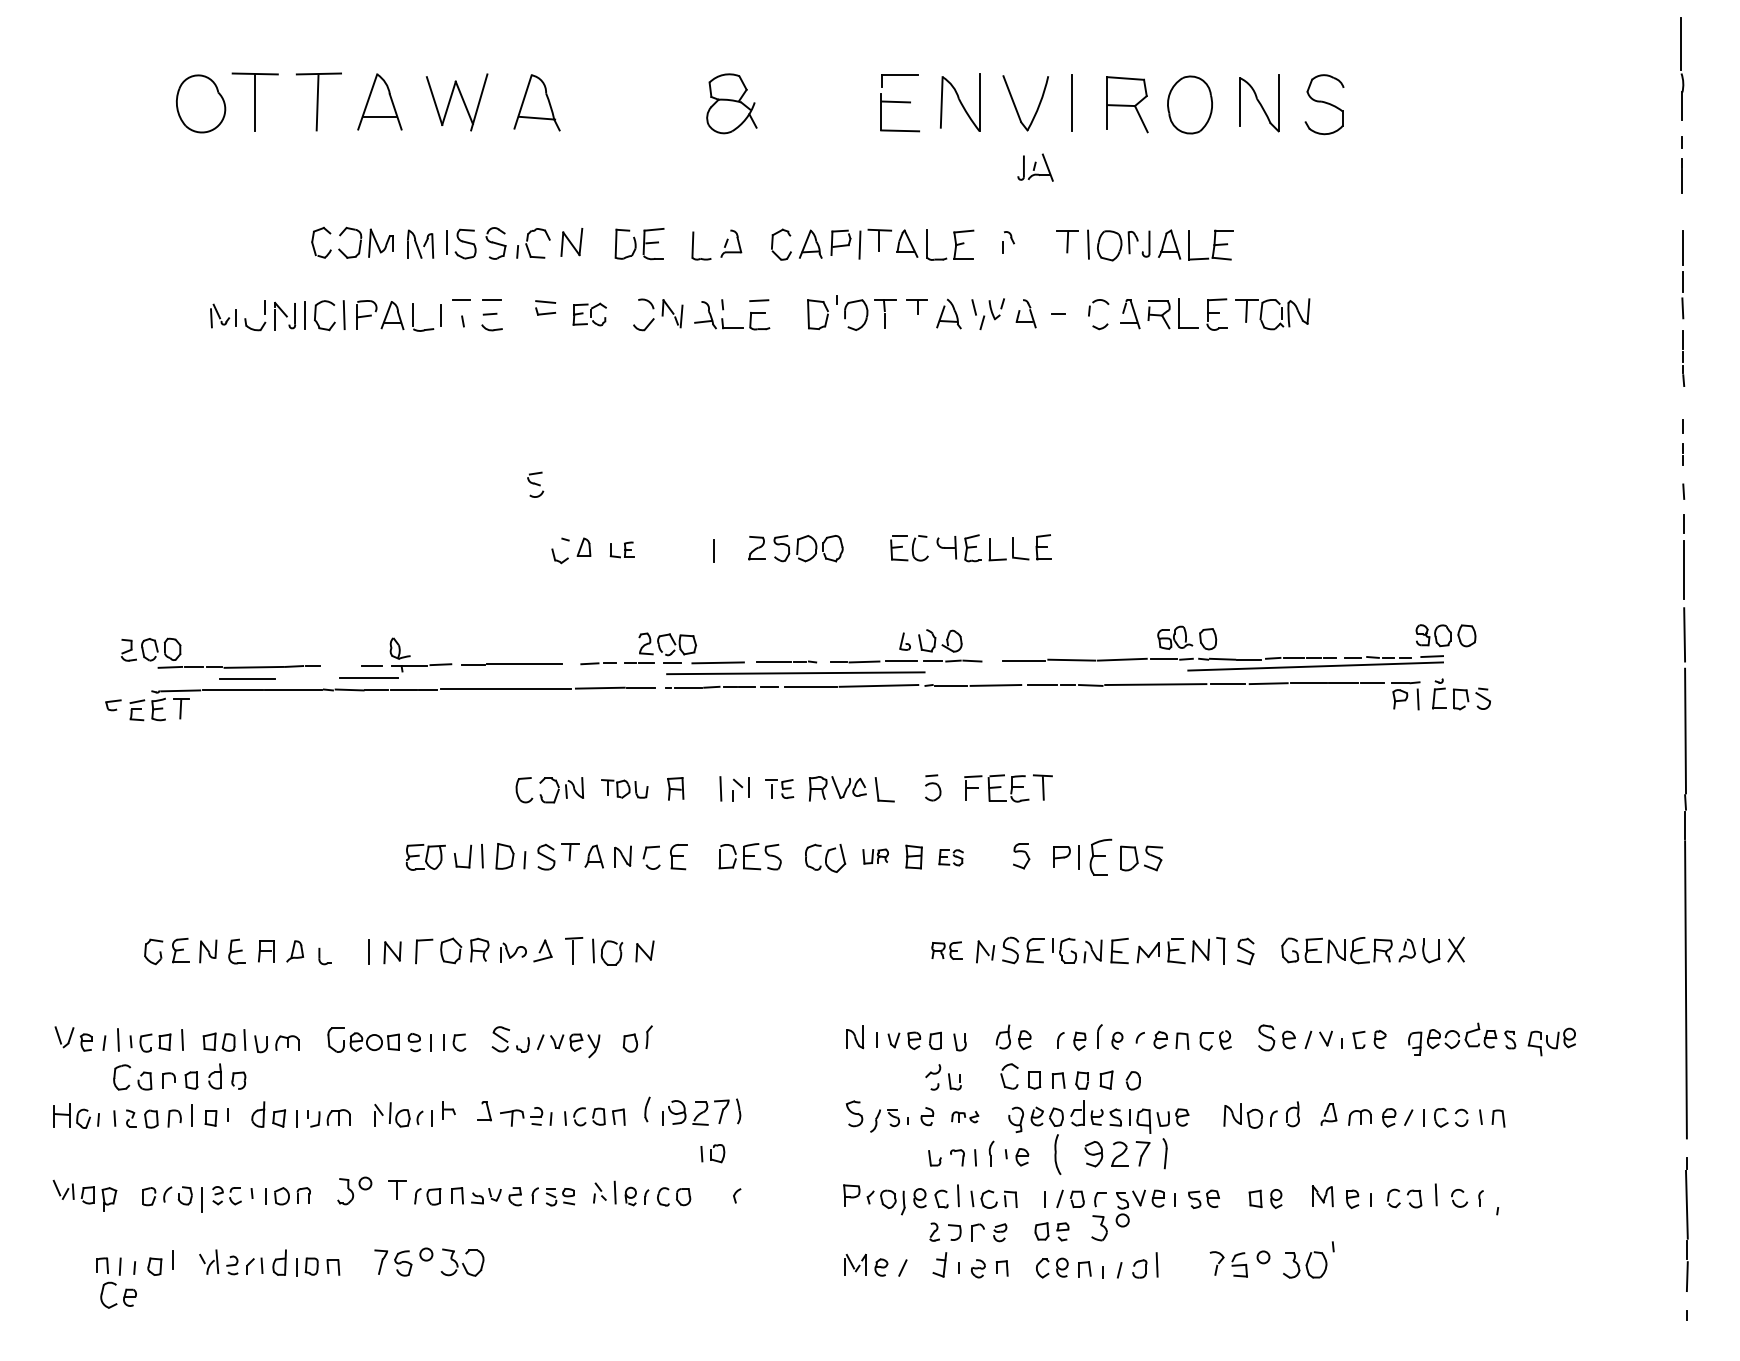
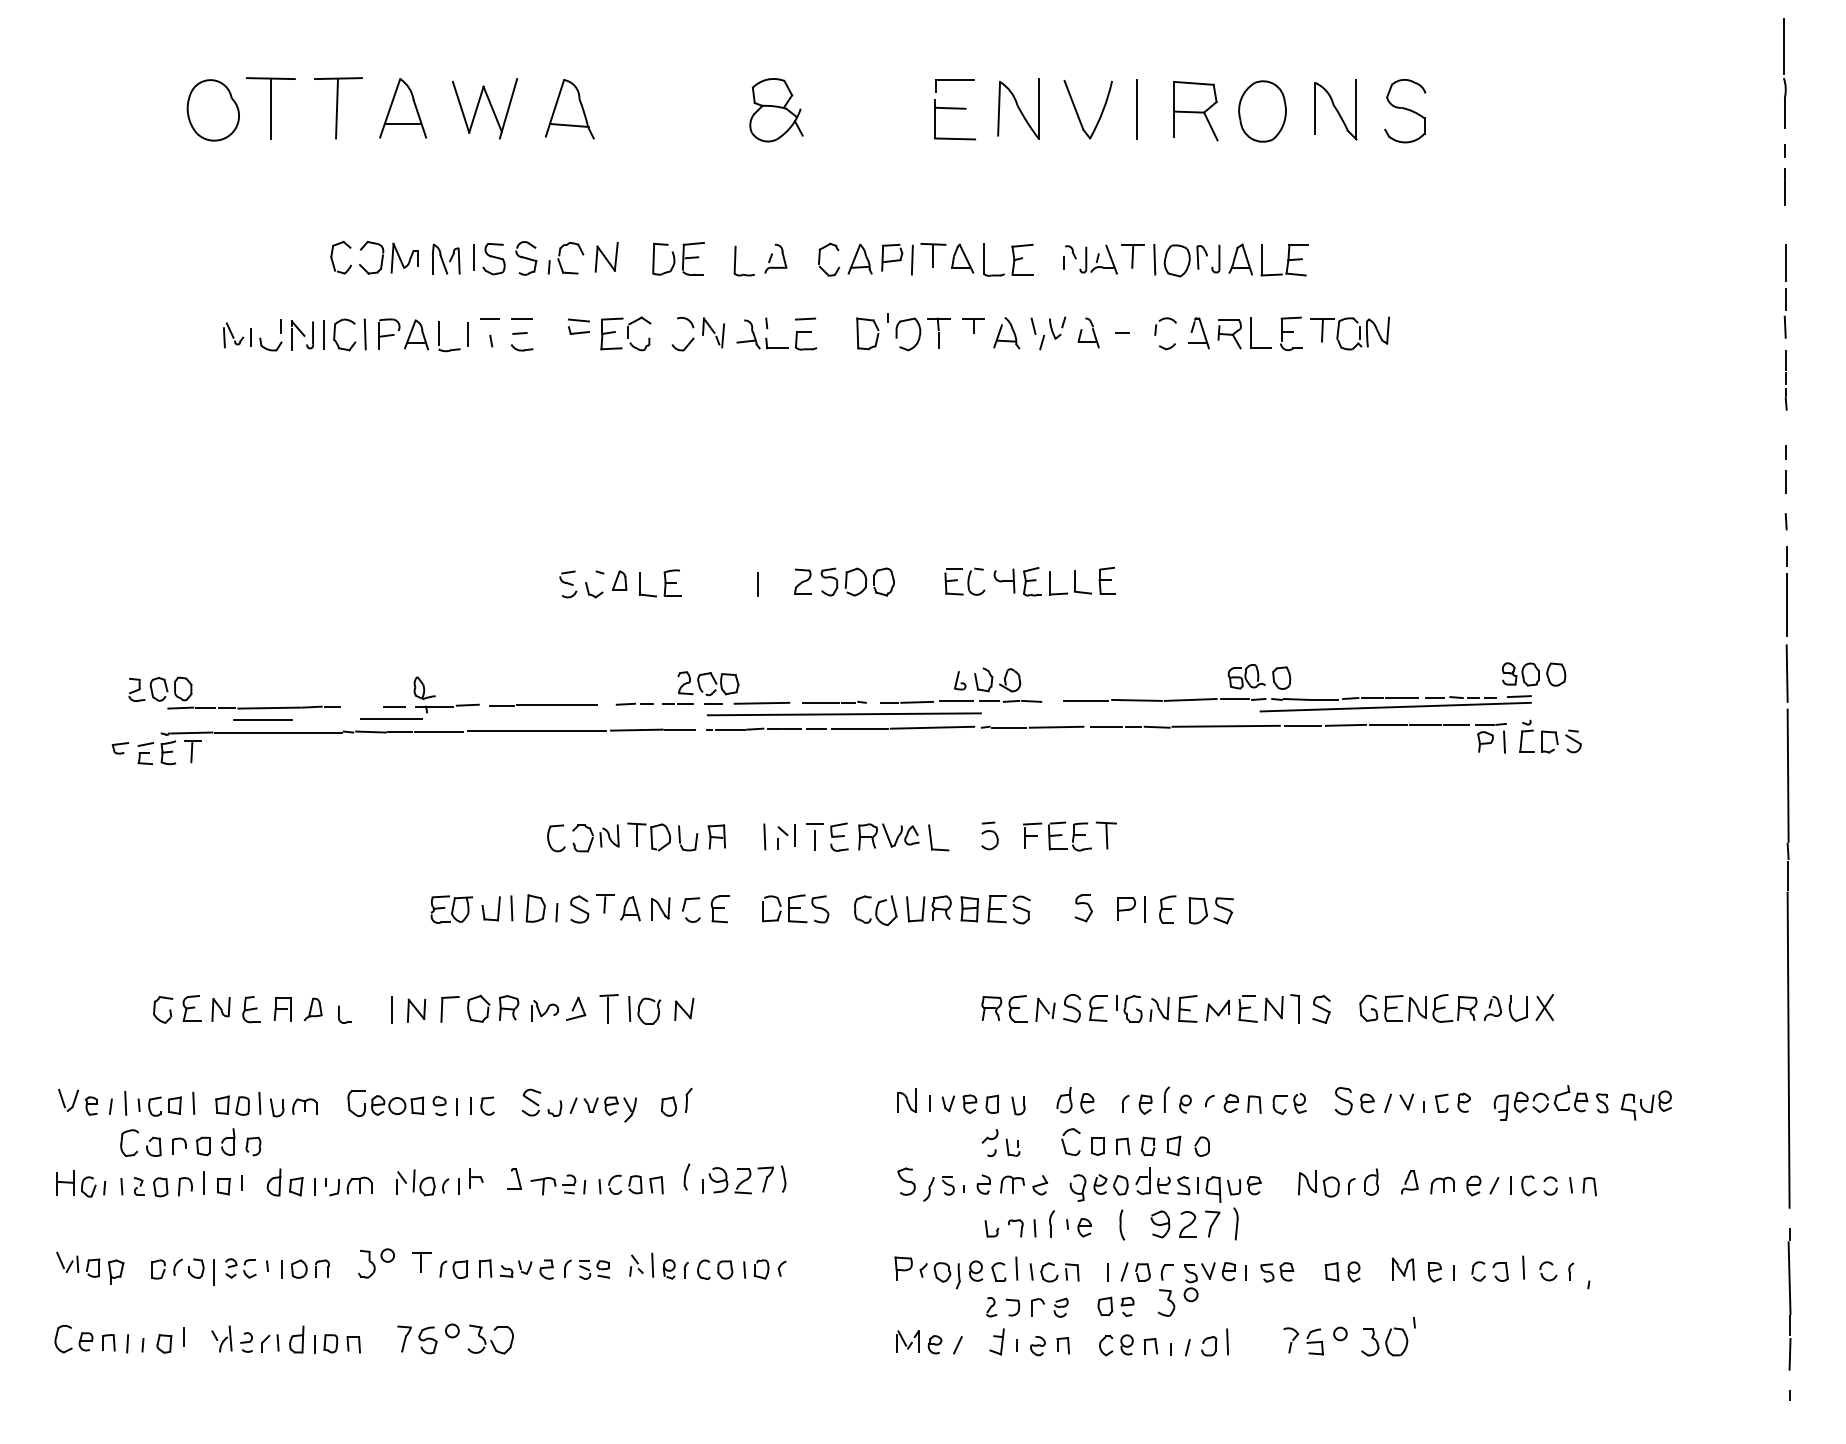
part: (1035, 167) -> (1098, 259), moved
part: (589, 314) -> (625, 333), size x1.43
part: (535, 484) -> (568, 584), moved
part: (622, 549) -> (660, 583), size x1.67
part: (624, 788) -> (662, 836), size x1.43
part: (779, 788) -> (826, 836), size x1.43
part: (875, 856) -> (928, 908), size x1.67
part: (950, 857) -> (1008, 909), size x1.67
part: (1100, 857) -> (1167, 909), size x0.71
part: (946, 950) -> (1004, 1008), size x1.43
part: (964, 1116) -> (1023, 1184), size x1.67
part: (712, 1153) -> (755, 1269), moved
part: (1057, 1154) -> (1121, 1224), size x0.71
part: (118, 1294) -> (73, 1338), moved

